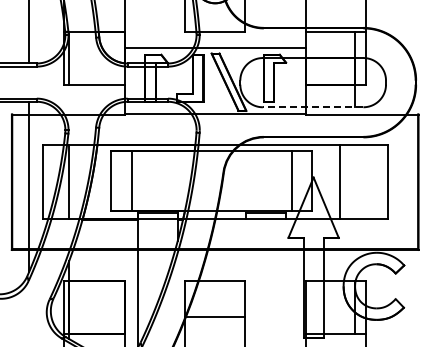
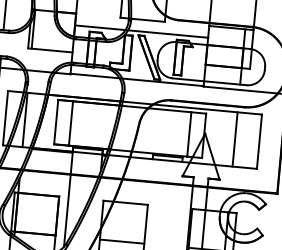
line: (312, 107) -> (209, 81), dashed -> solid
line: (339, 181) -> (235, 139), moved
line: (215, 316) -> (122, 241), moved

